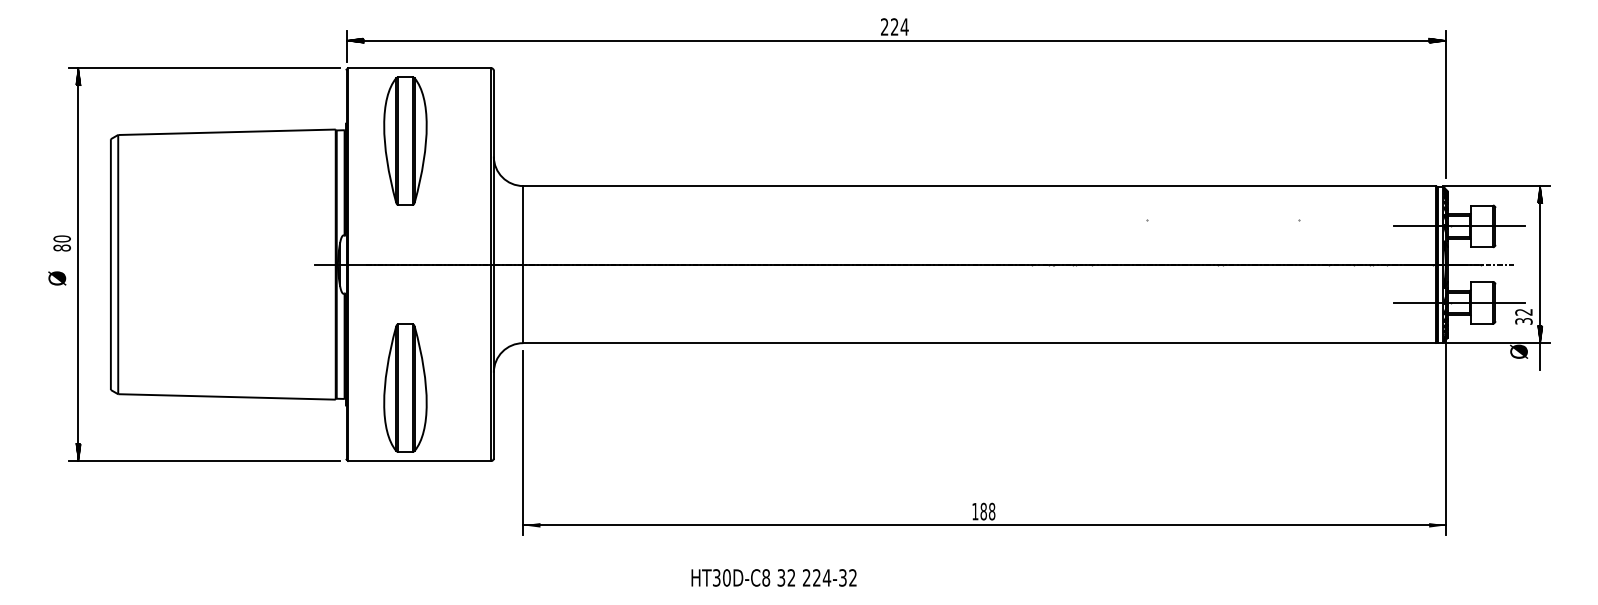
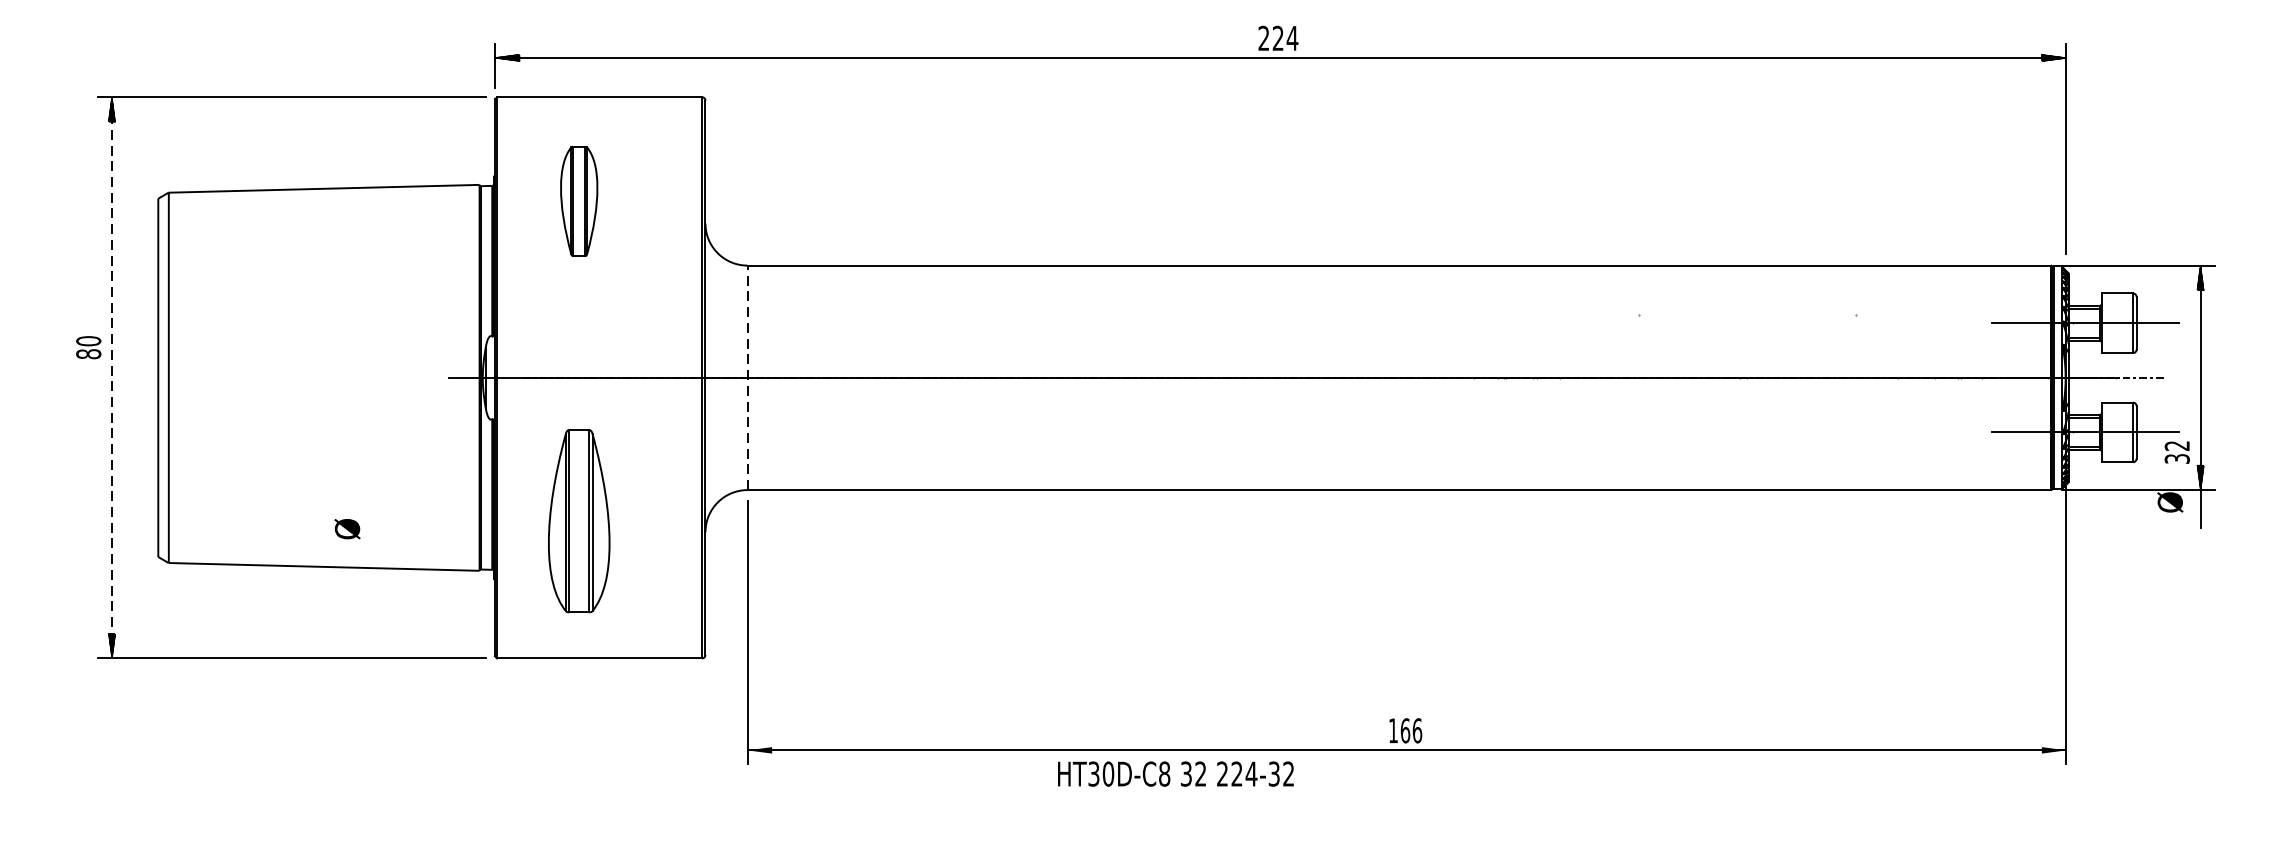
part: (405, 140) -> (579, 200), size x0.6
line: (78, 264) -> (112, 377), solid -> dashed
line: (523, 264) -> (747, 377), solid -> dashed
text: (57, 278) -> (347, 529), moved
part: (405, 387) -> (579, 520), moved
text: (987, 511) -> (1410, 730), 188 -> 166
text: (773, 577) -> (1175, 773), moved

